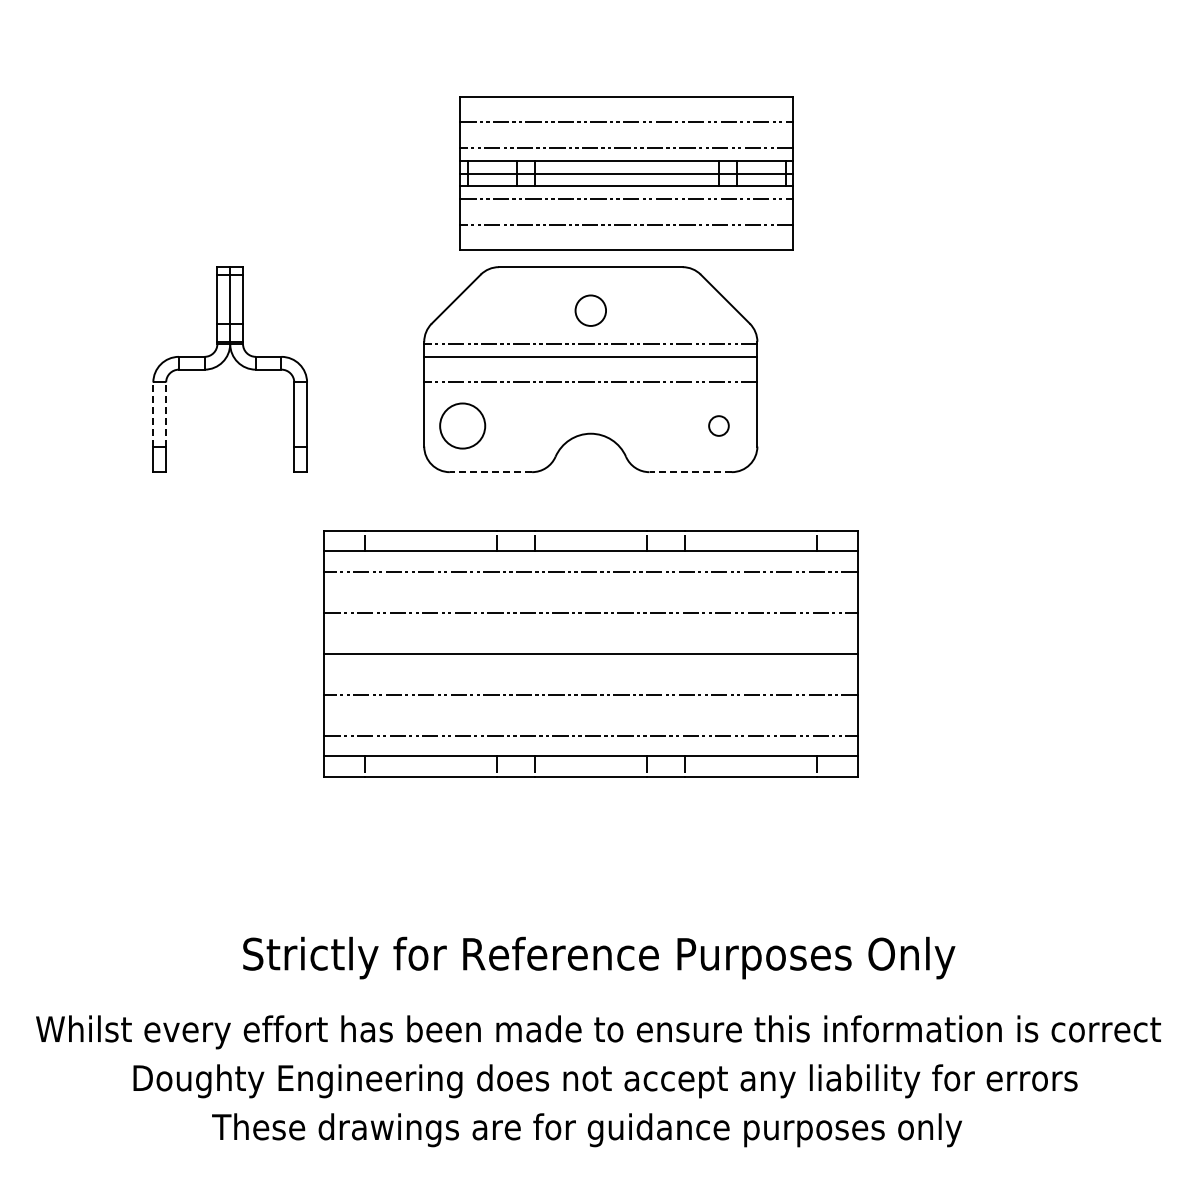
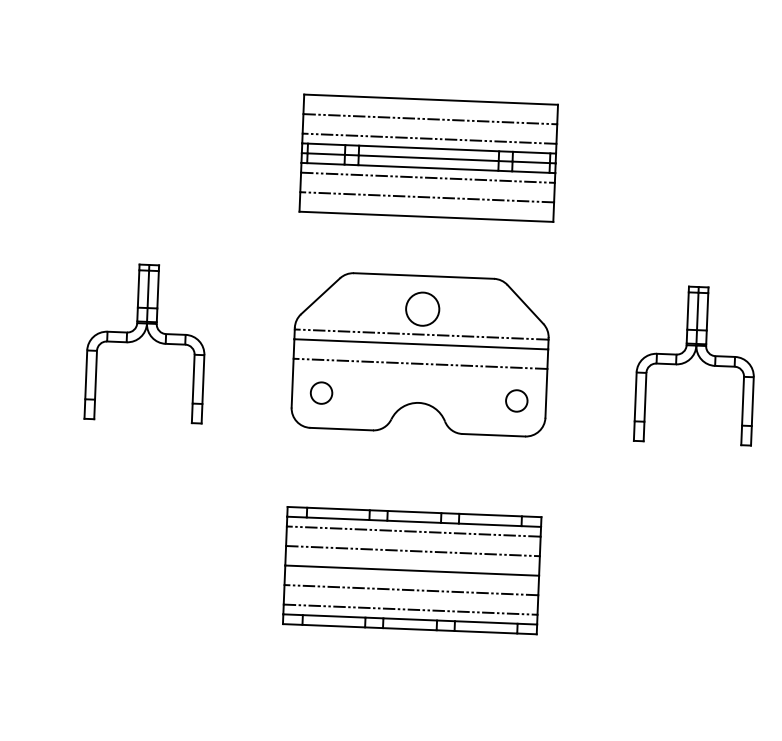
part: (626, 173) -> (428, 158), moved
circle: (590, 310) -> (422, 309), size x1.43
part: (944, 362) -> (690, 359), added
line: (153, 414) -> (86, 374), dashed -> solid
line: (166, 414) -> (96, 375), dashed -> solid
circle: (462, 425) -> (321, 392), size x0.62
circle: (718, 425) -> (516, 400), size x1.43
line: (490, 472) -> (341, 429), dashed -> solid
line: (690, 472) -> (493, 435), dashed -> solid
part: (590, 653) -> (411, 570), size x0.62

